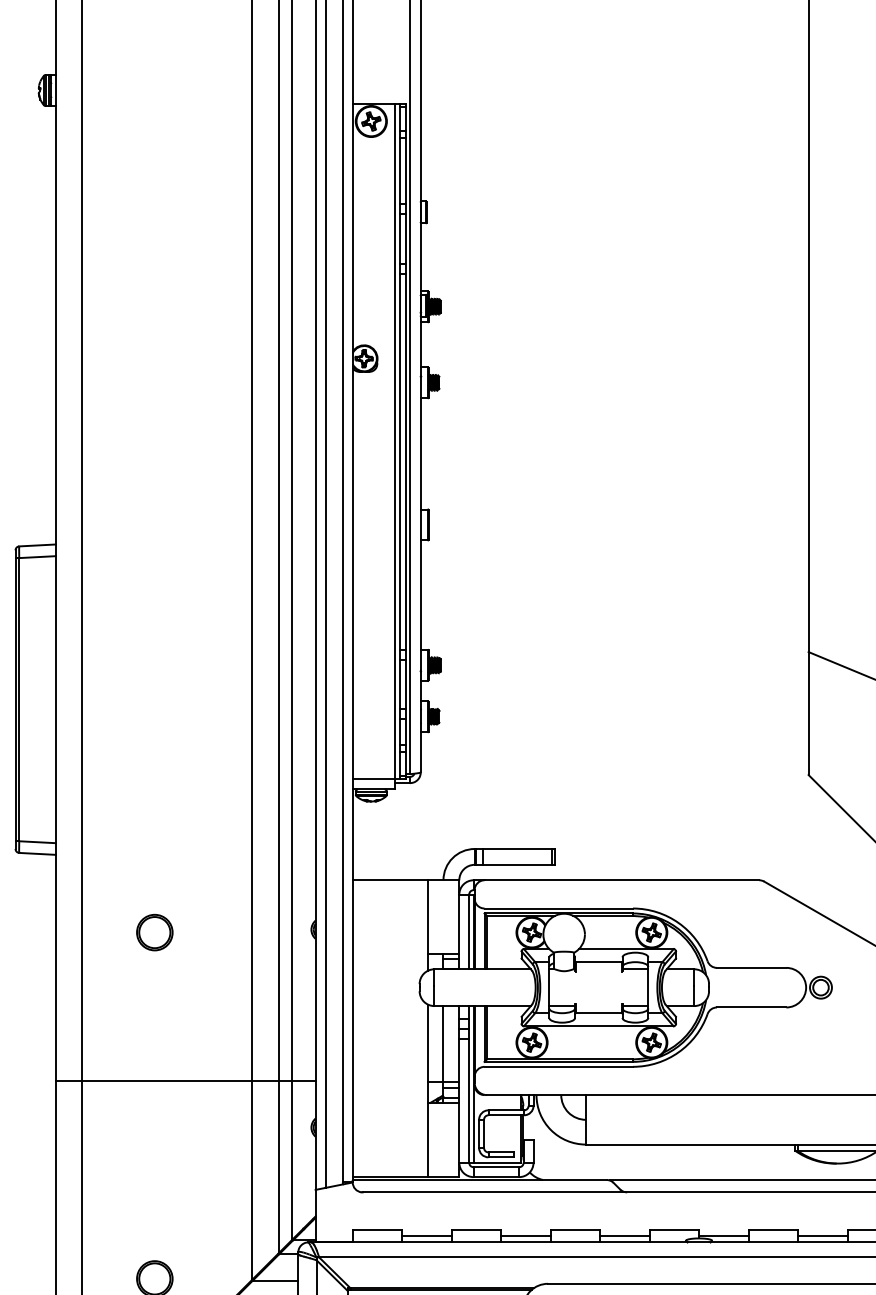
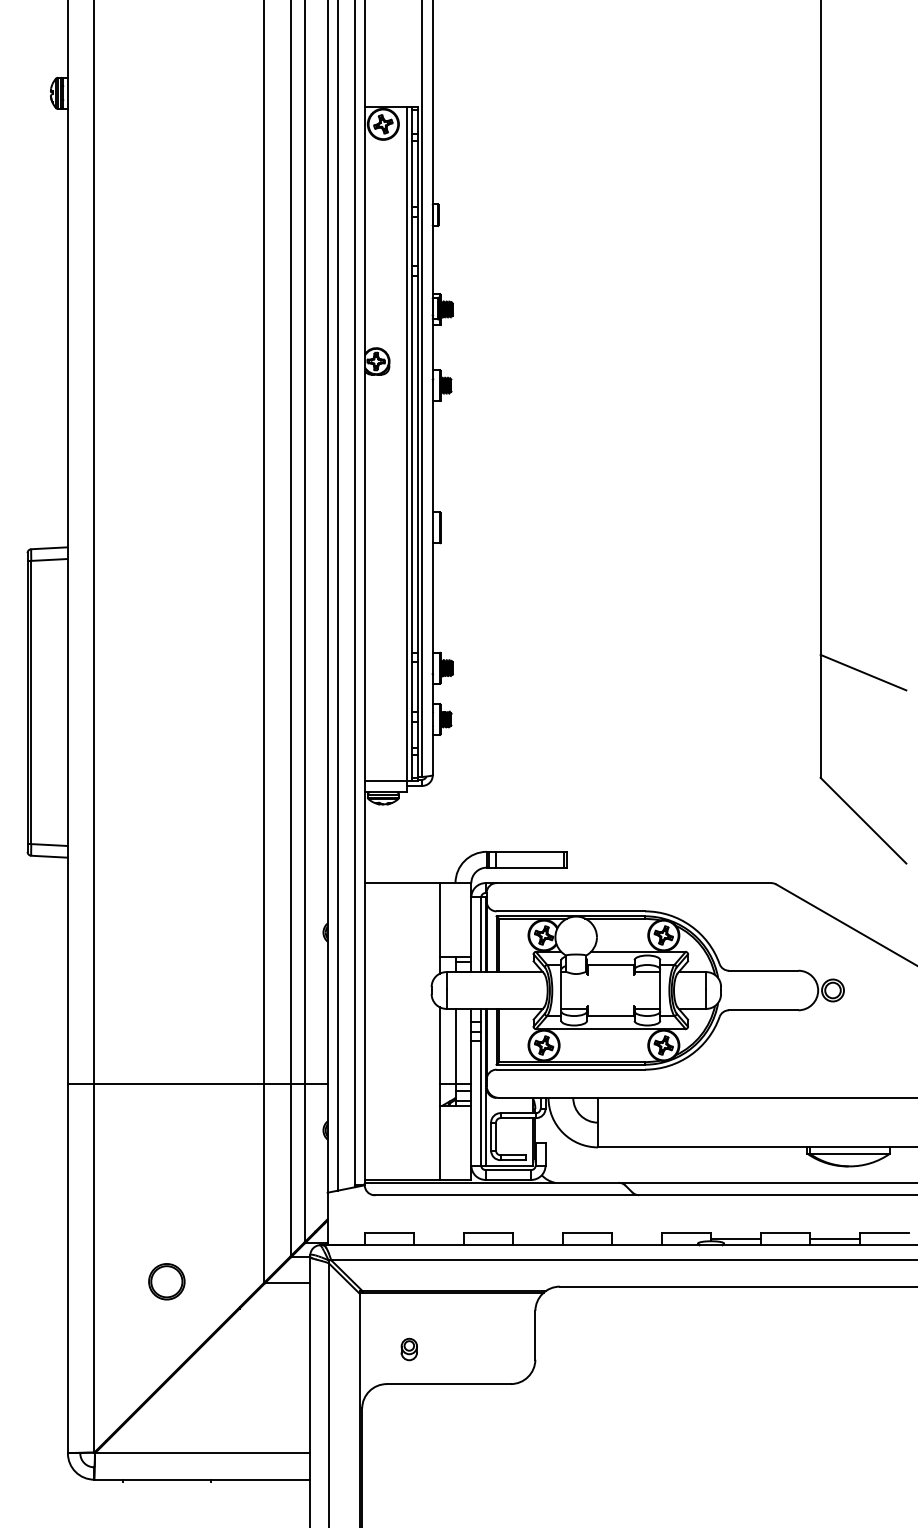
part: (154, 932) -> (166, 935), removed
line: (426, 1235) -> (438, 1238), removed
line: (525, 1235) -> (537, 1238), removed
line: (624, 1235) -> (636, 1238), removed

